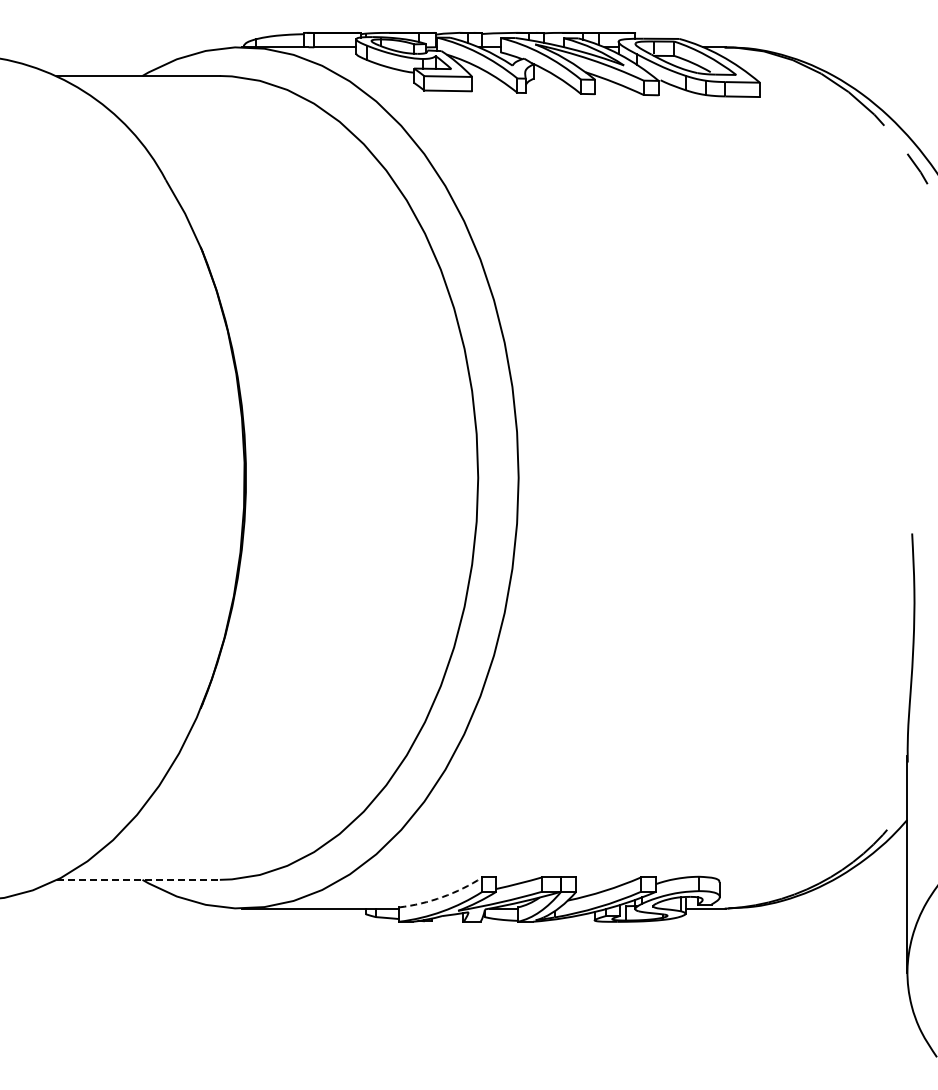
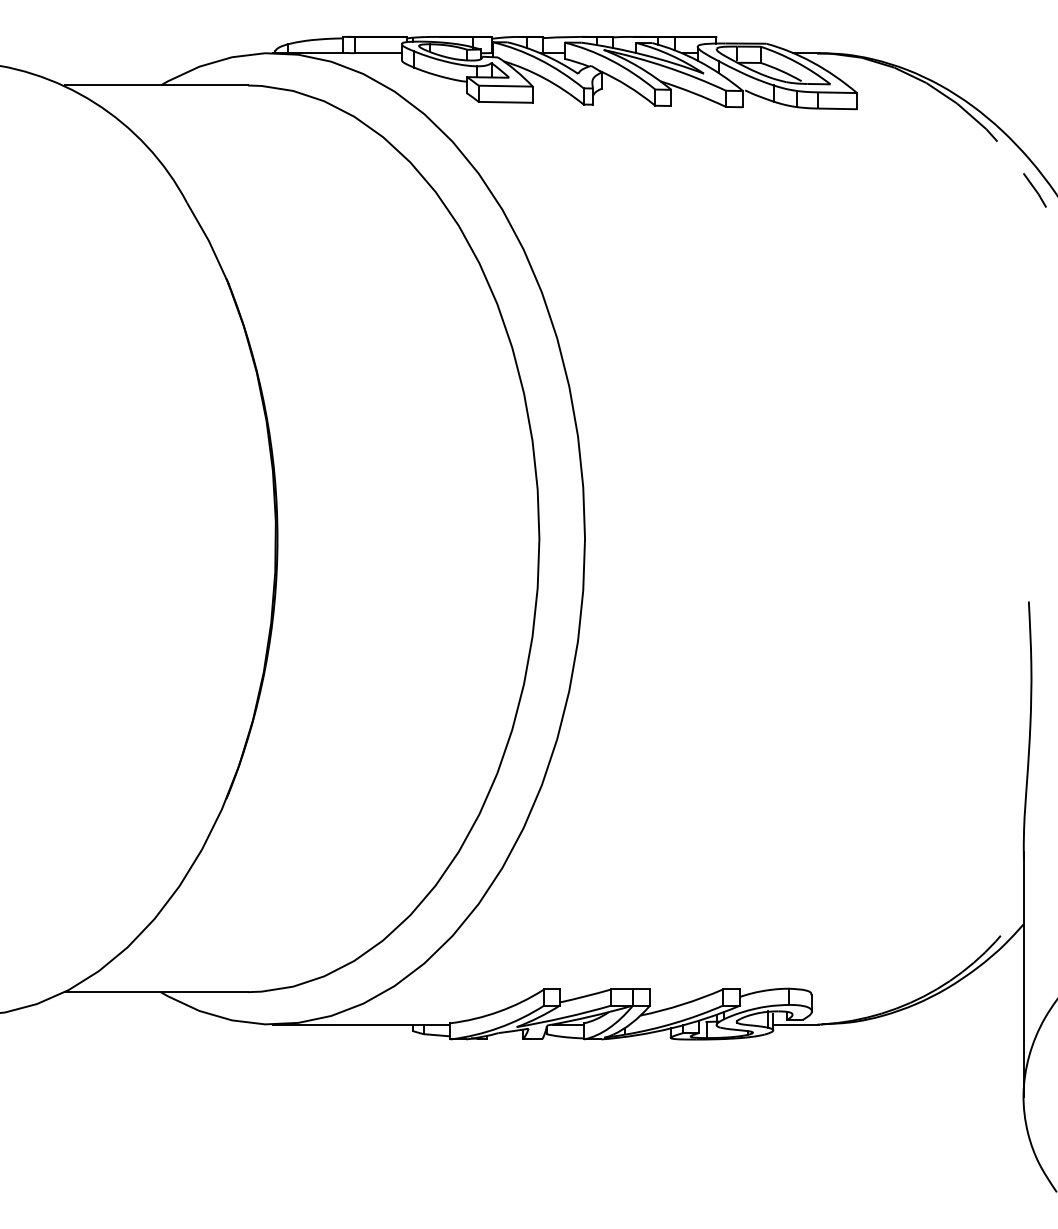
line: (139, 879) -> (157, 991), dashed -> solid
arc: (442, 897) -> (499, 1012), dashed -> solid

